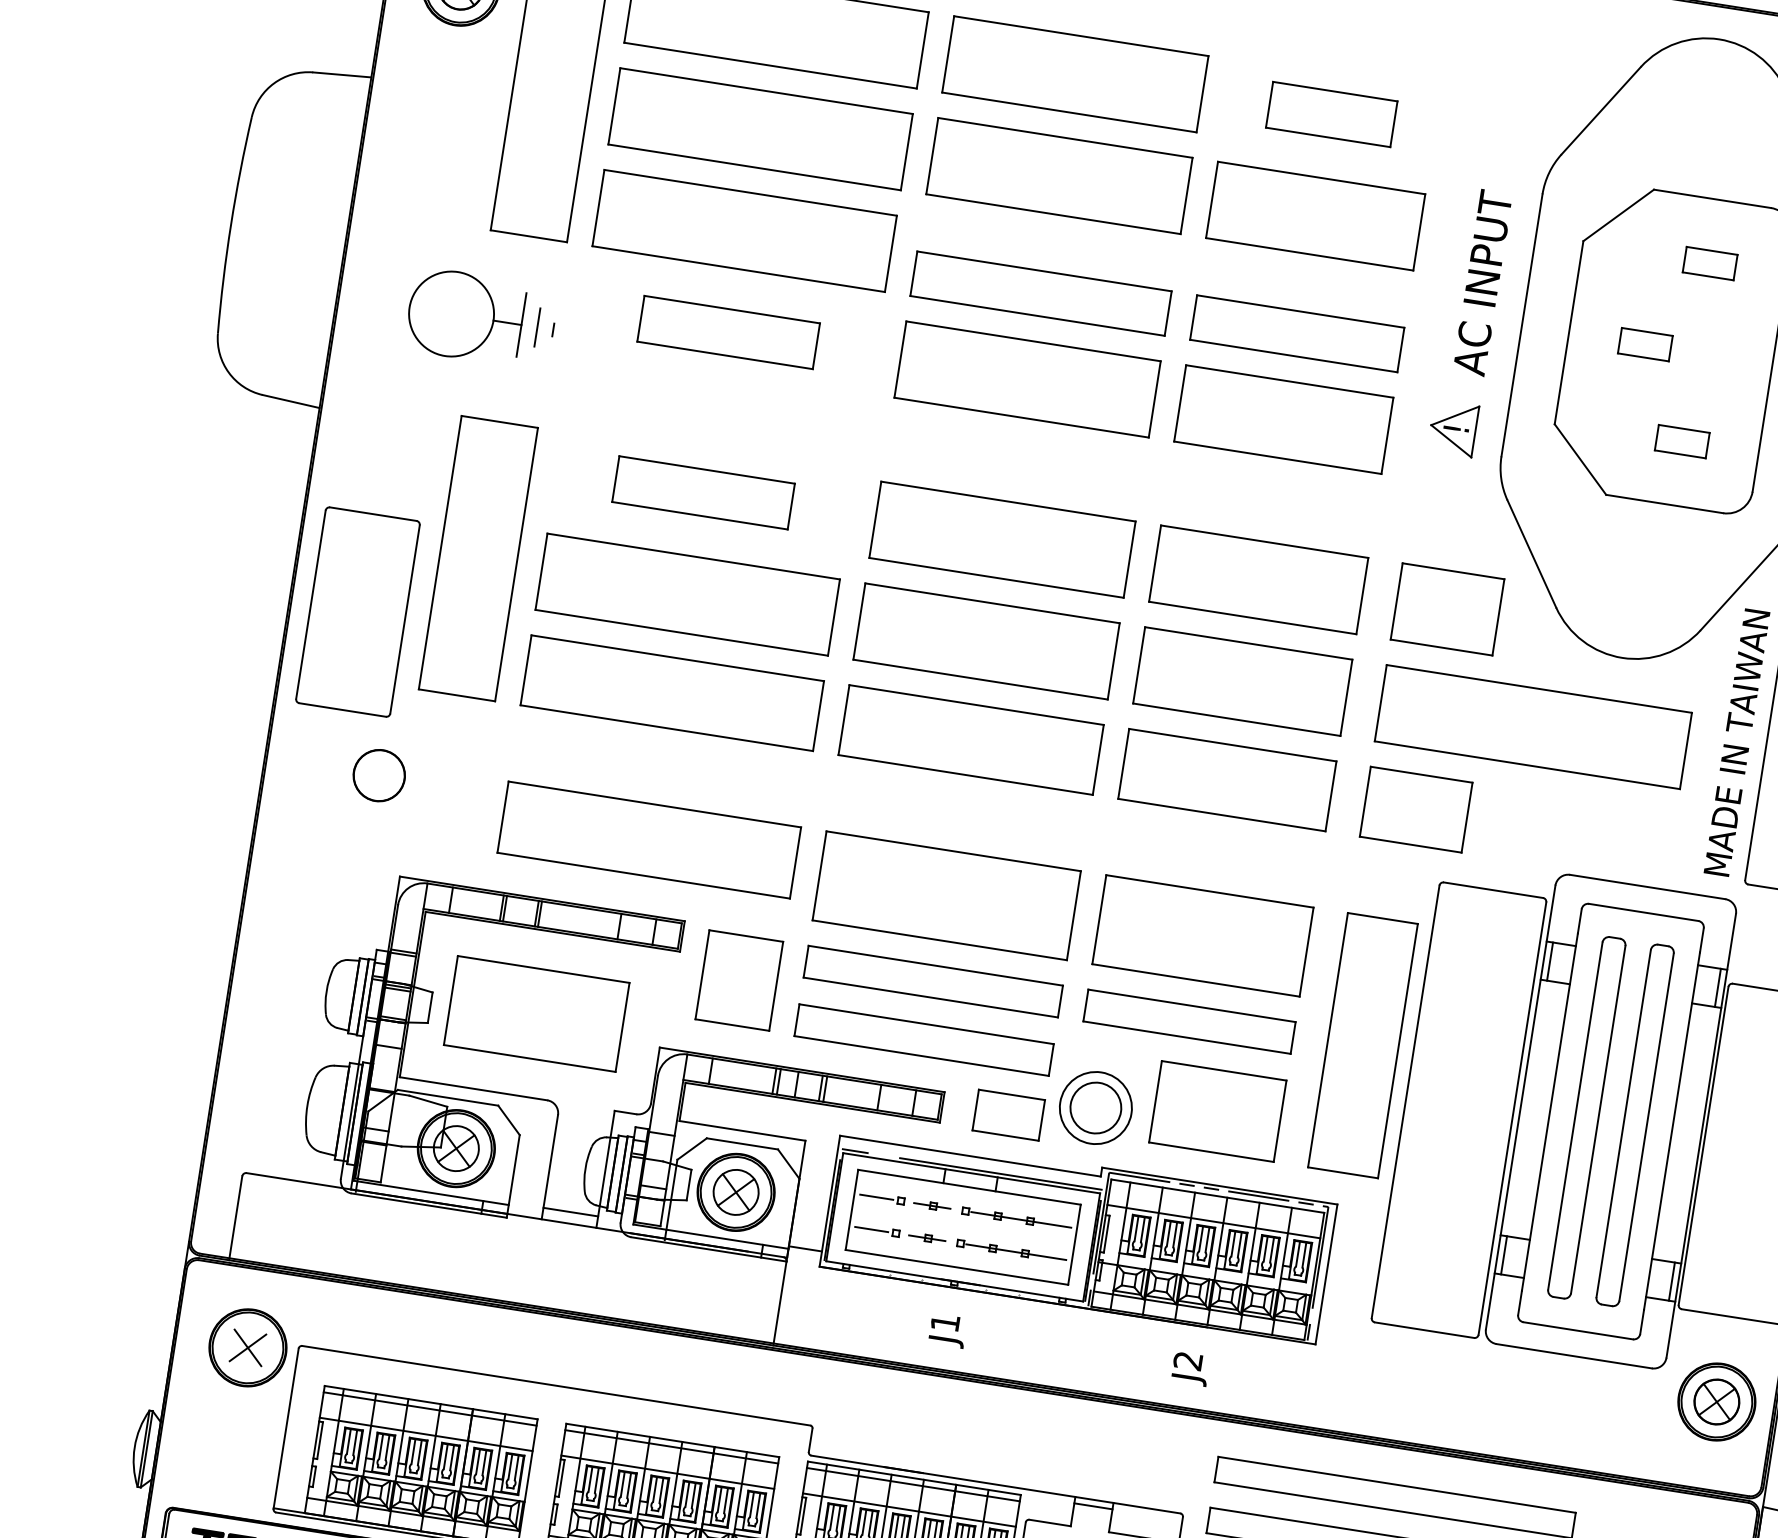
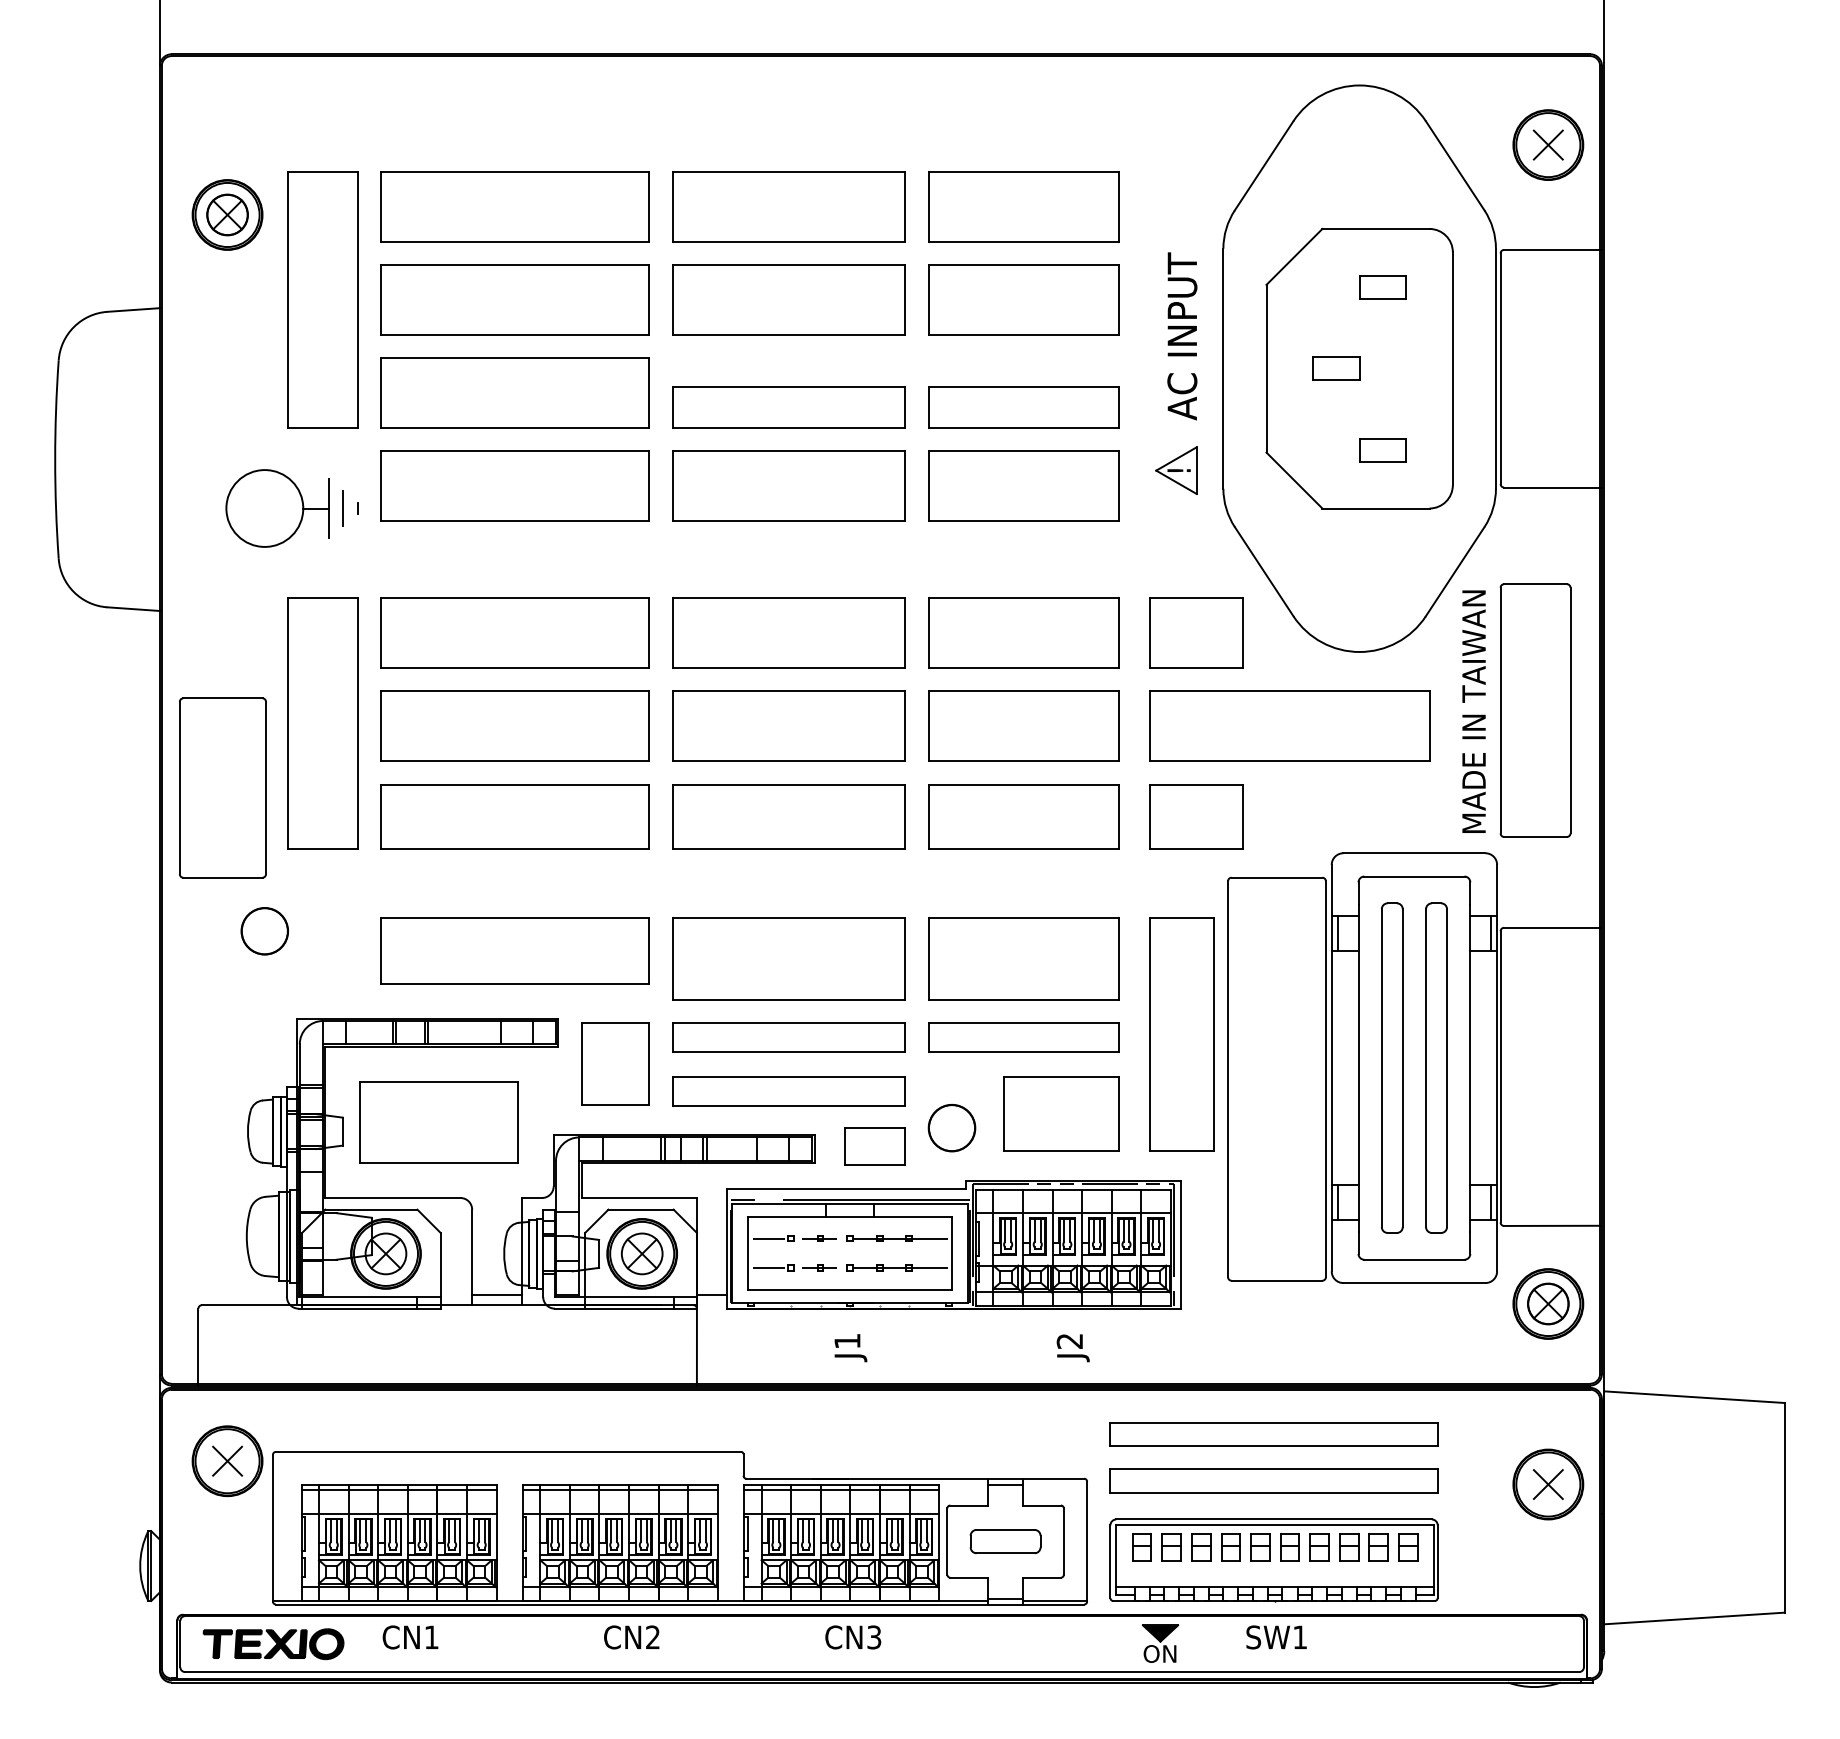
part: (1331, 114) -> (1023, 206), size x1.67
part: (728, 331) -> (514, 485), size x1.67
part: (702, 492) -> (514, 632), size x1.67
circle: (1095, 1107) -> (951, 1127), size x0.71

